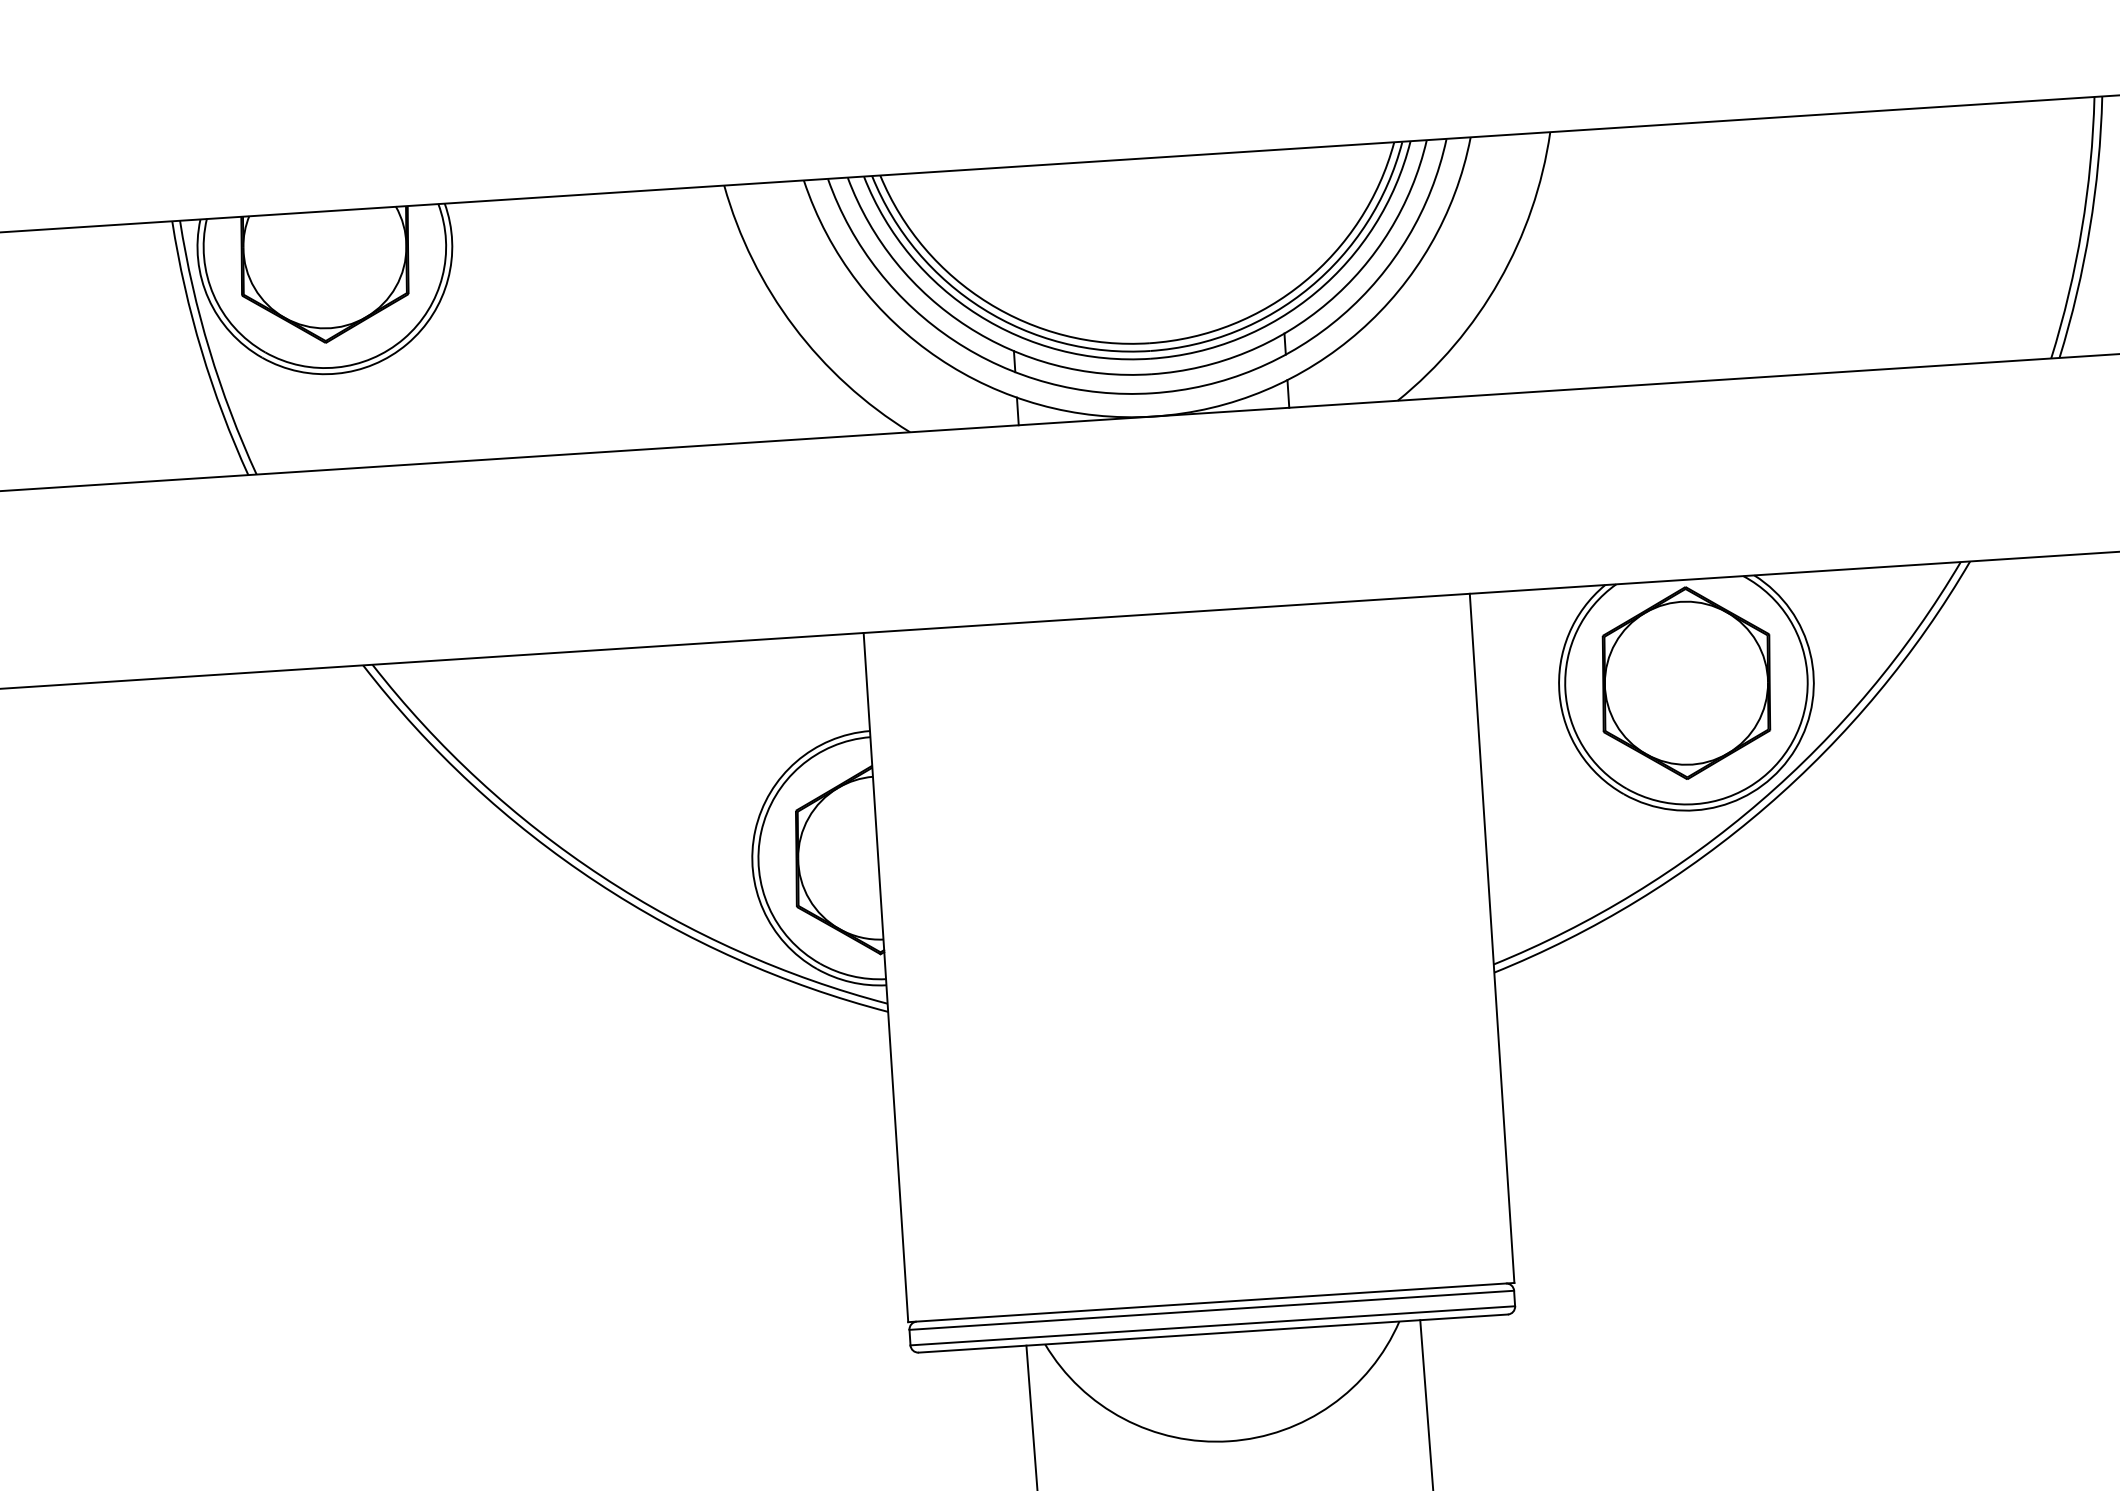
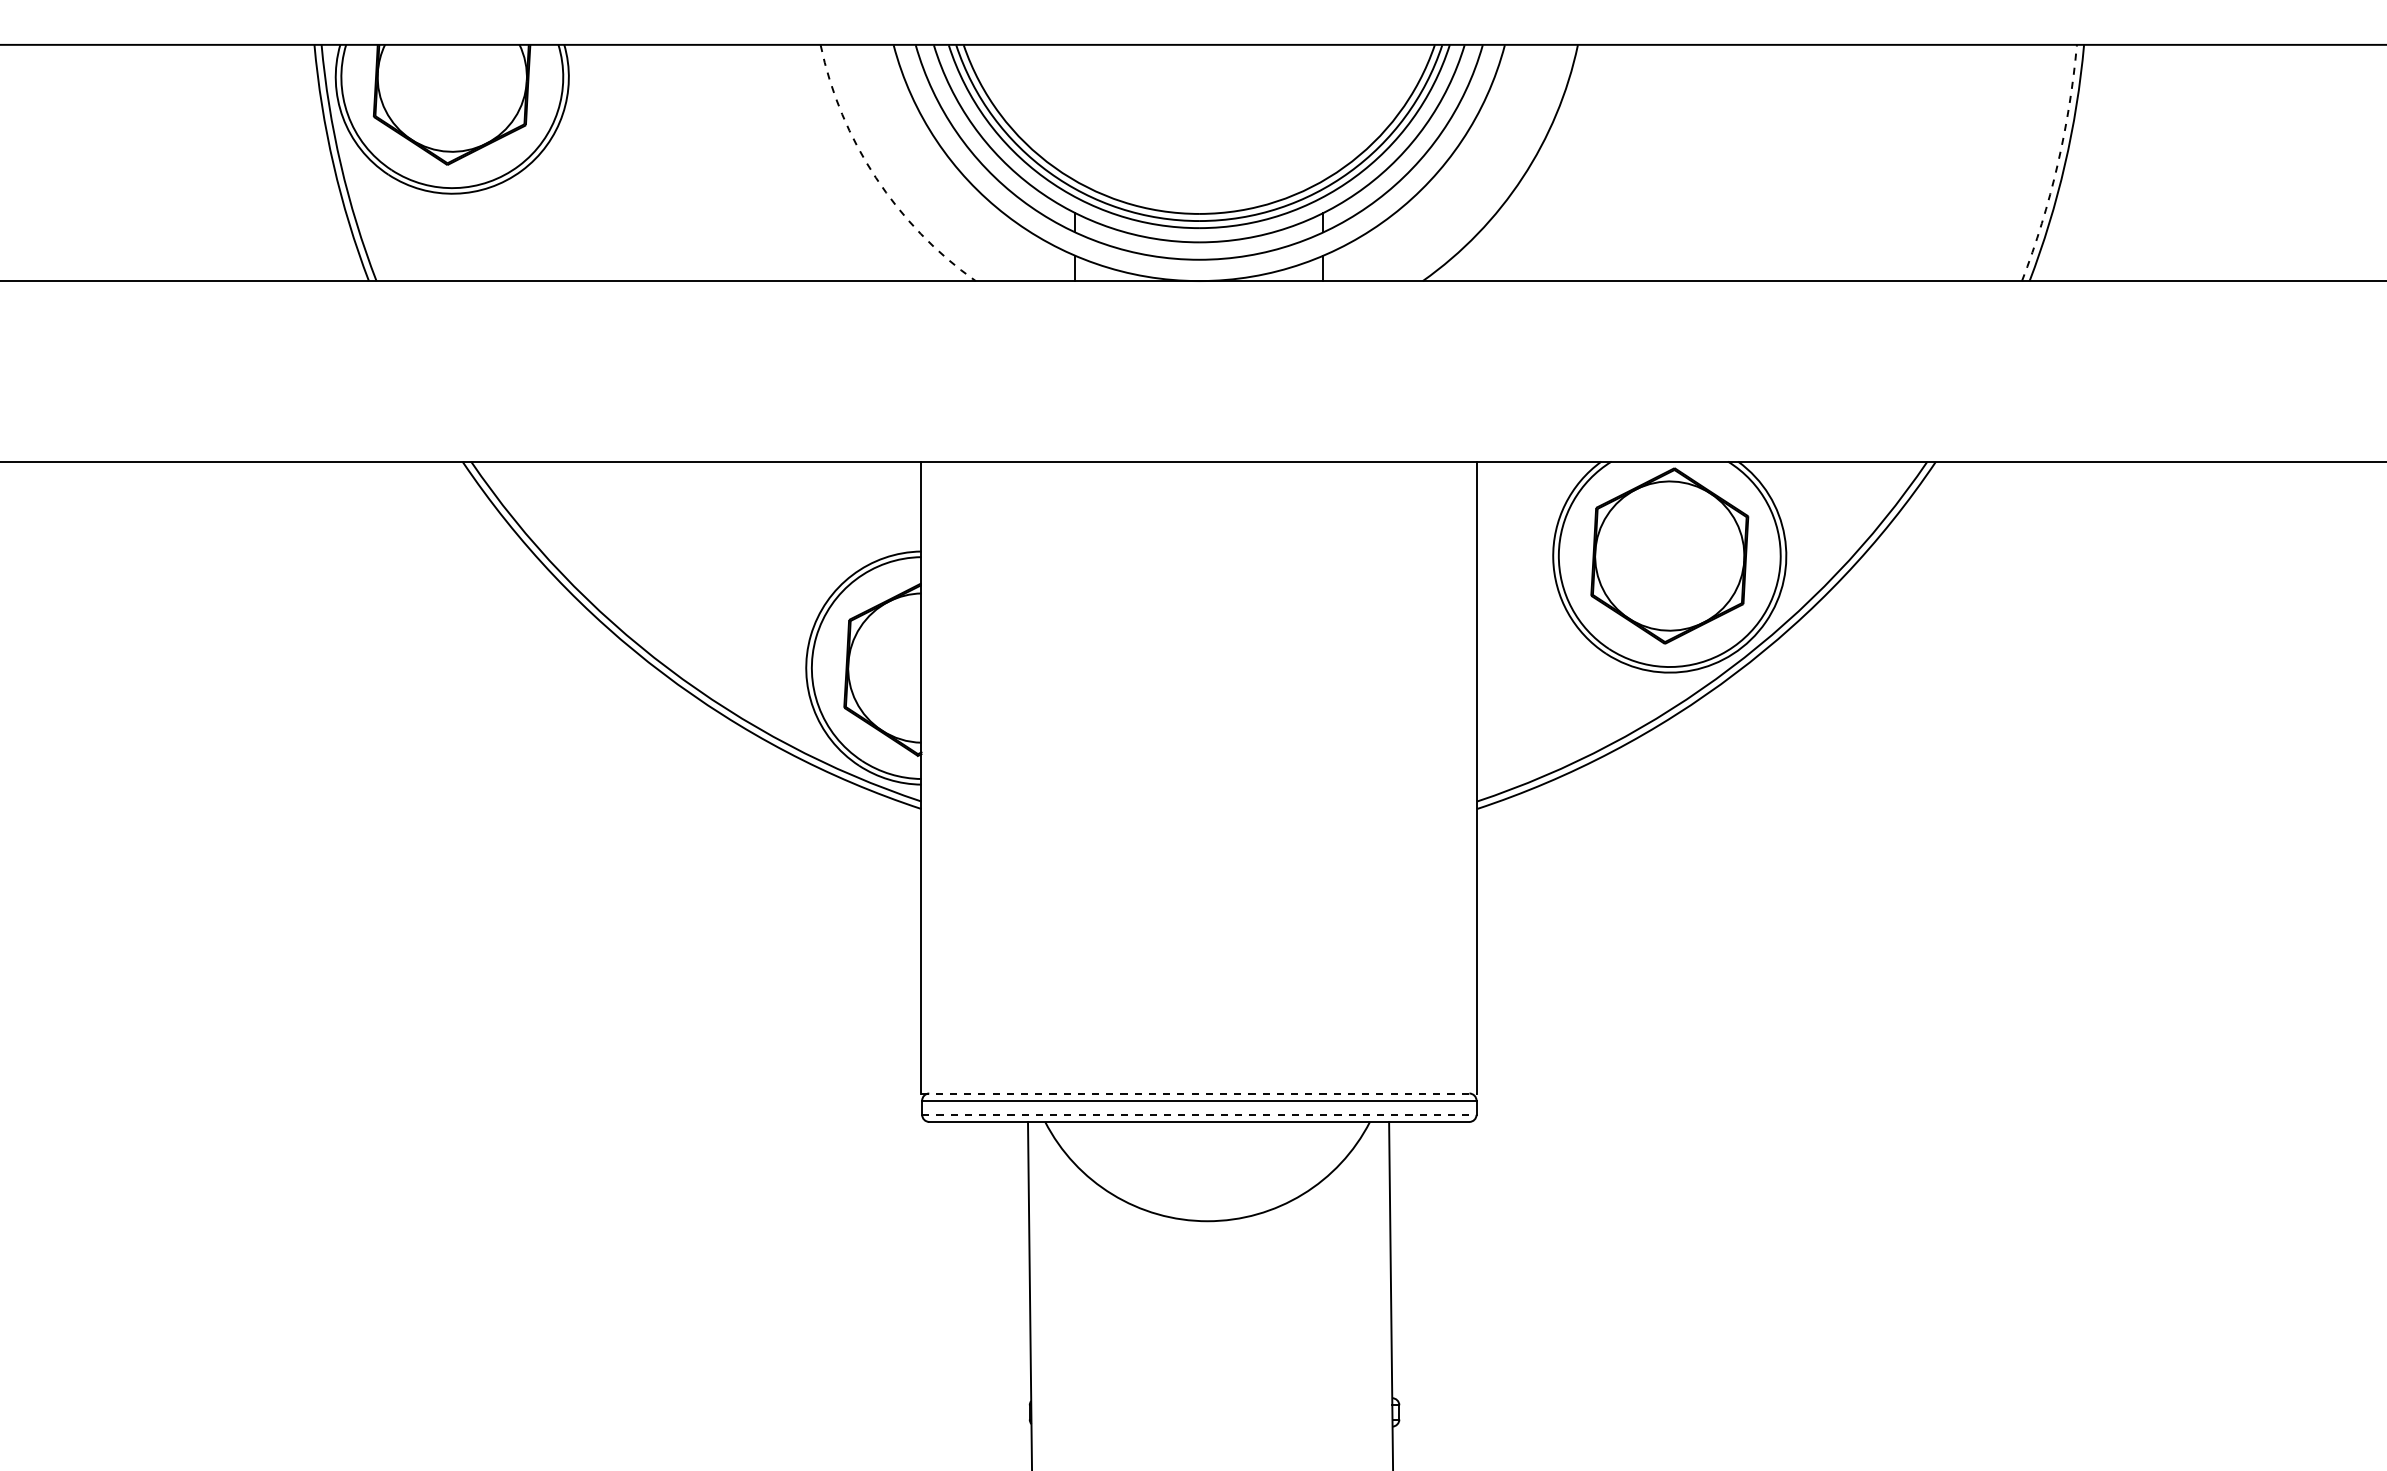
arc: (2081, 228) -> (2057, 164), solid -> dashed
arc: (793, 326) -> (875, 177), solid -> dashed
line: (1211, 1302) -> (1199, 1093), solid -> dashed
line: (1212, 1325) -> (1199, 1114), solid -> dashed

